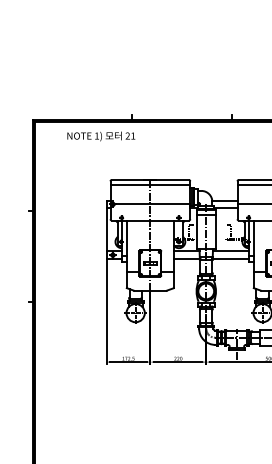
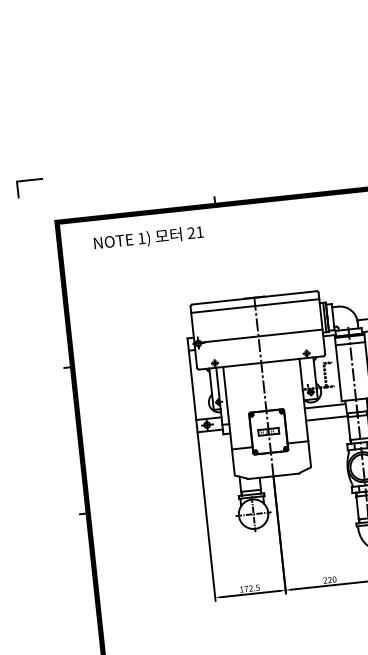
line: (19, 93) -> (29, 181), added
text: (101, 136) -> (149, 238), moved

